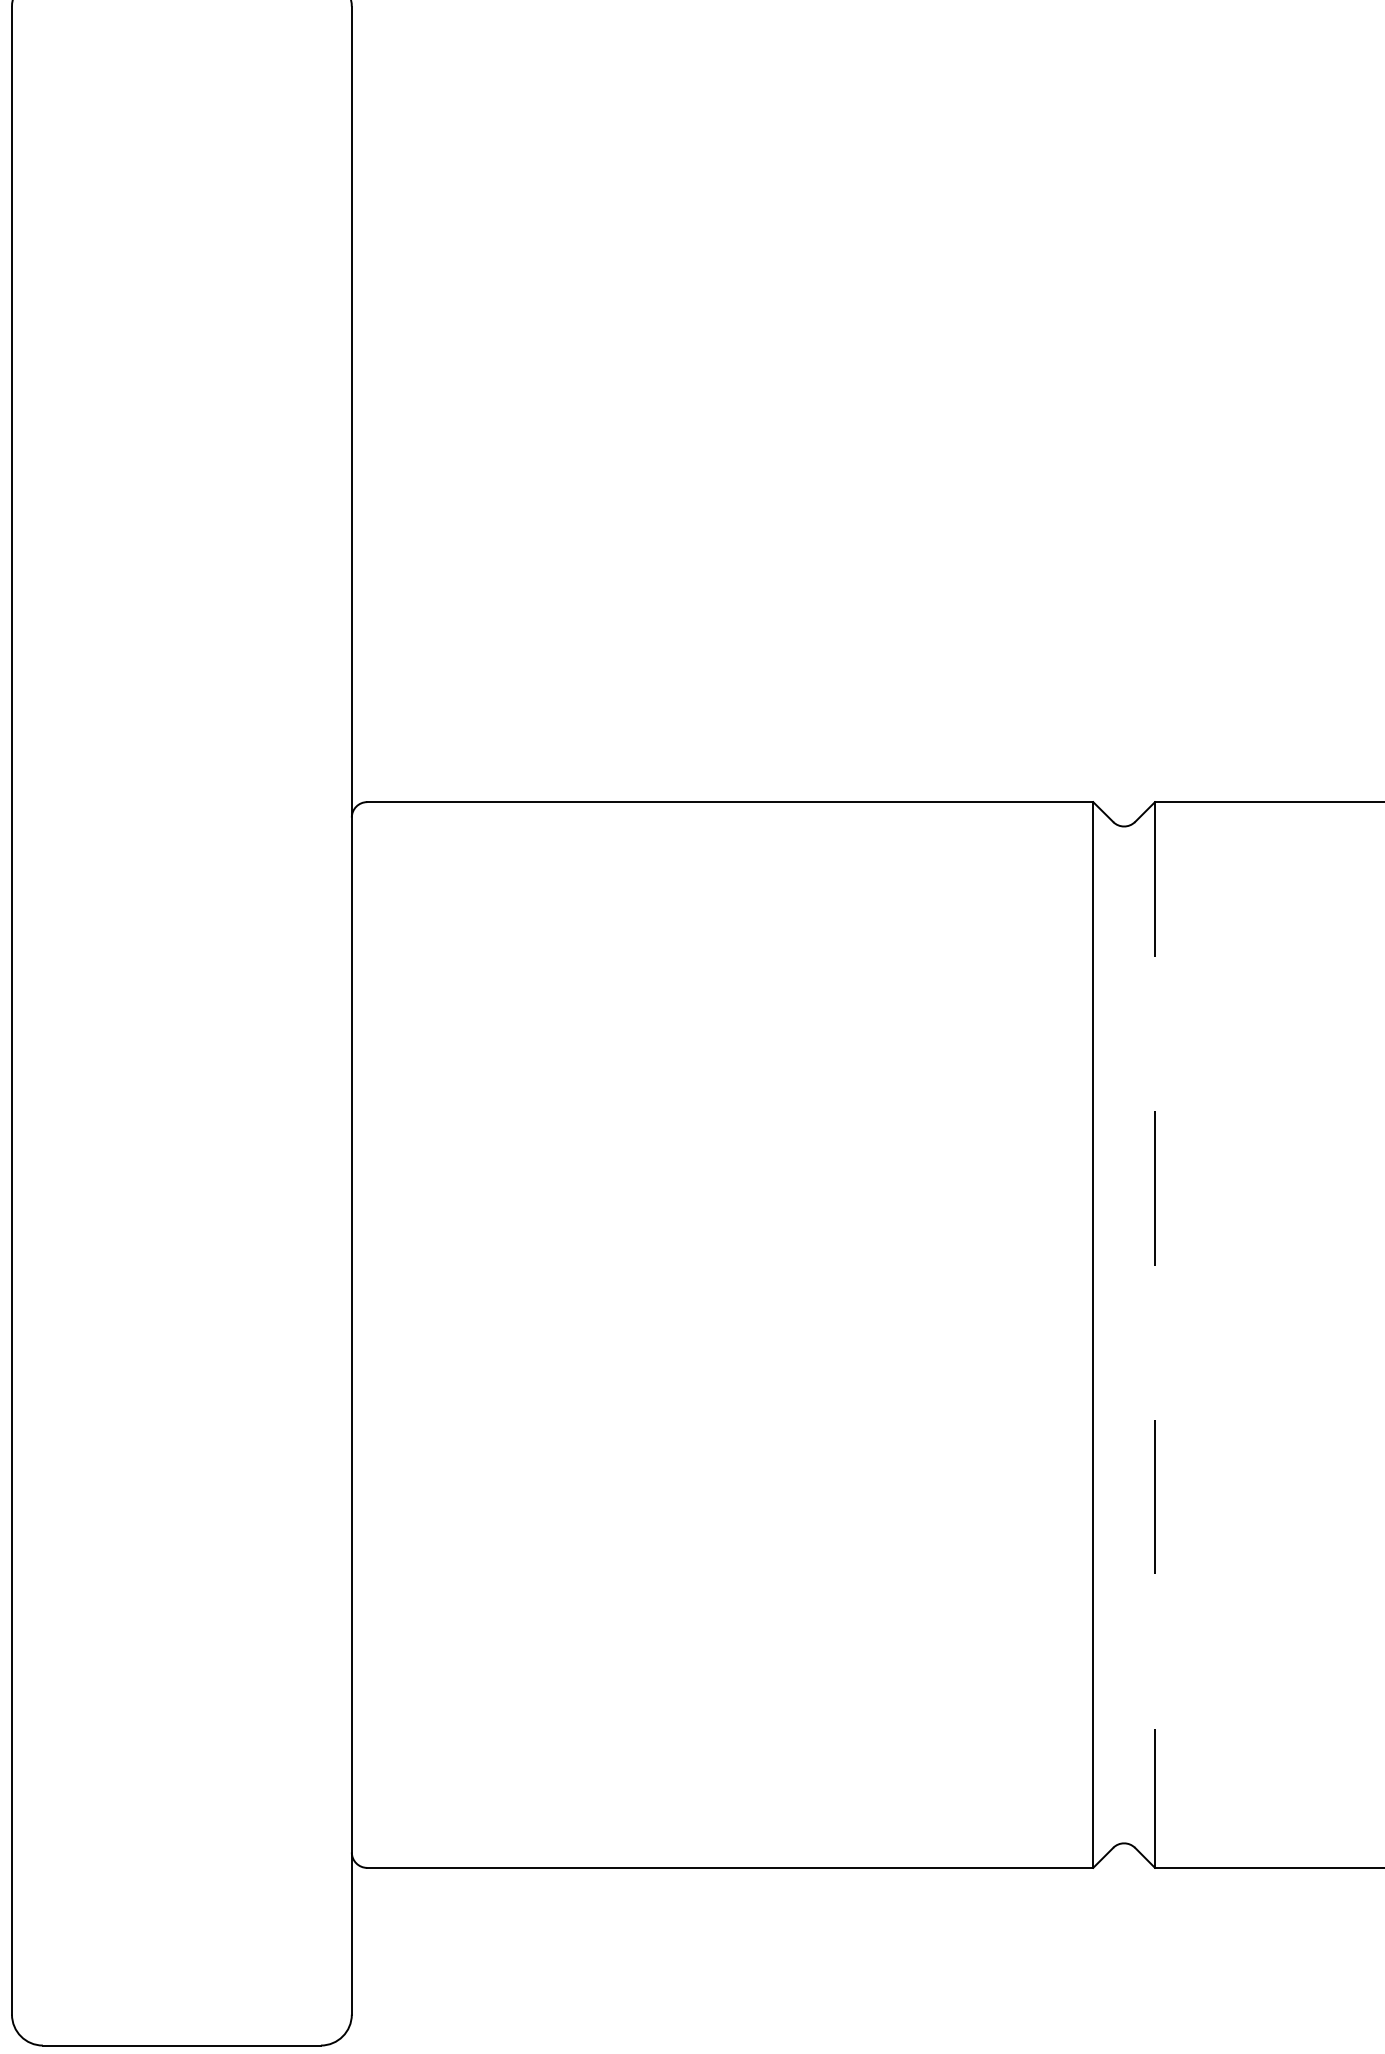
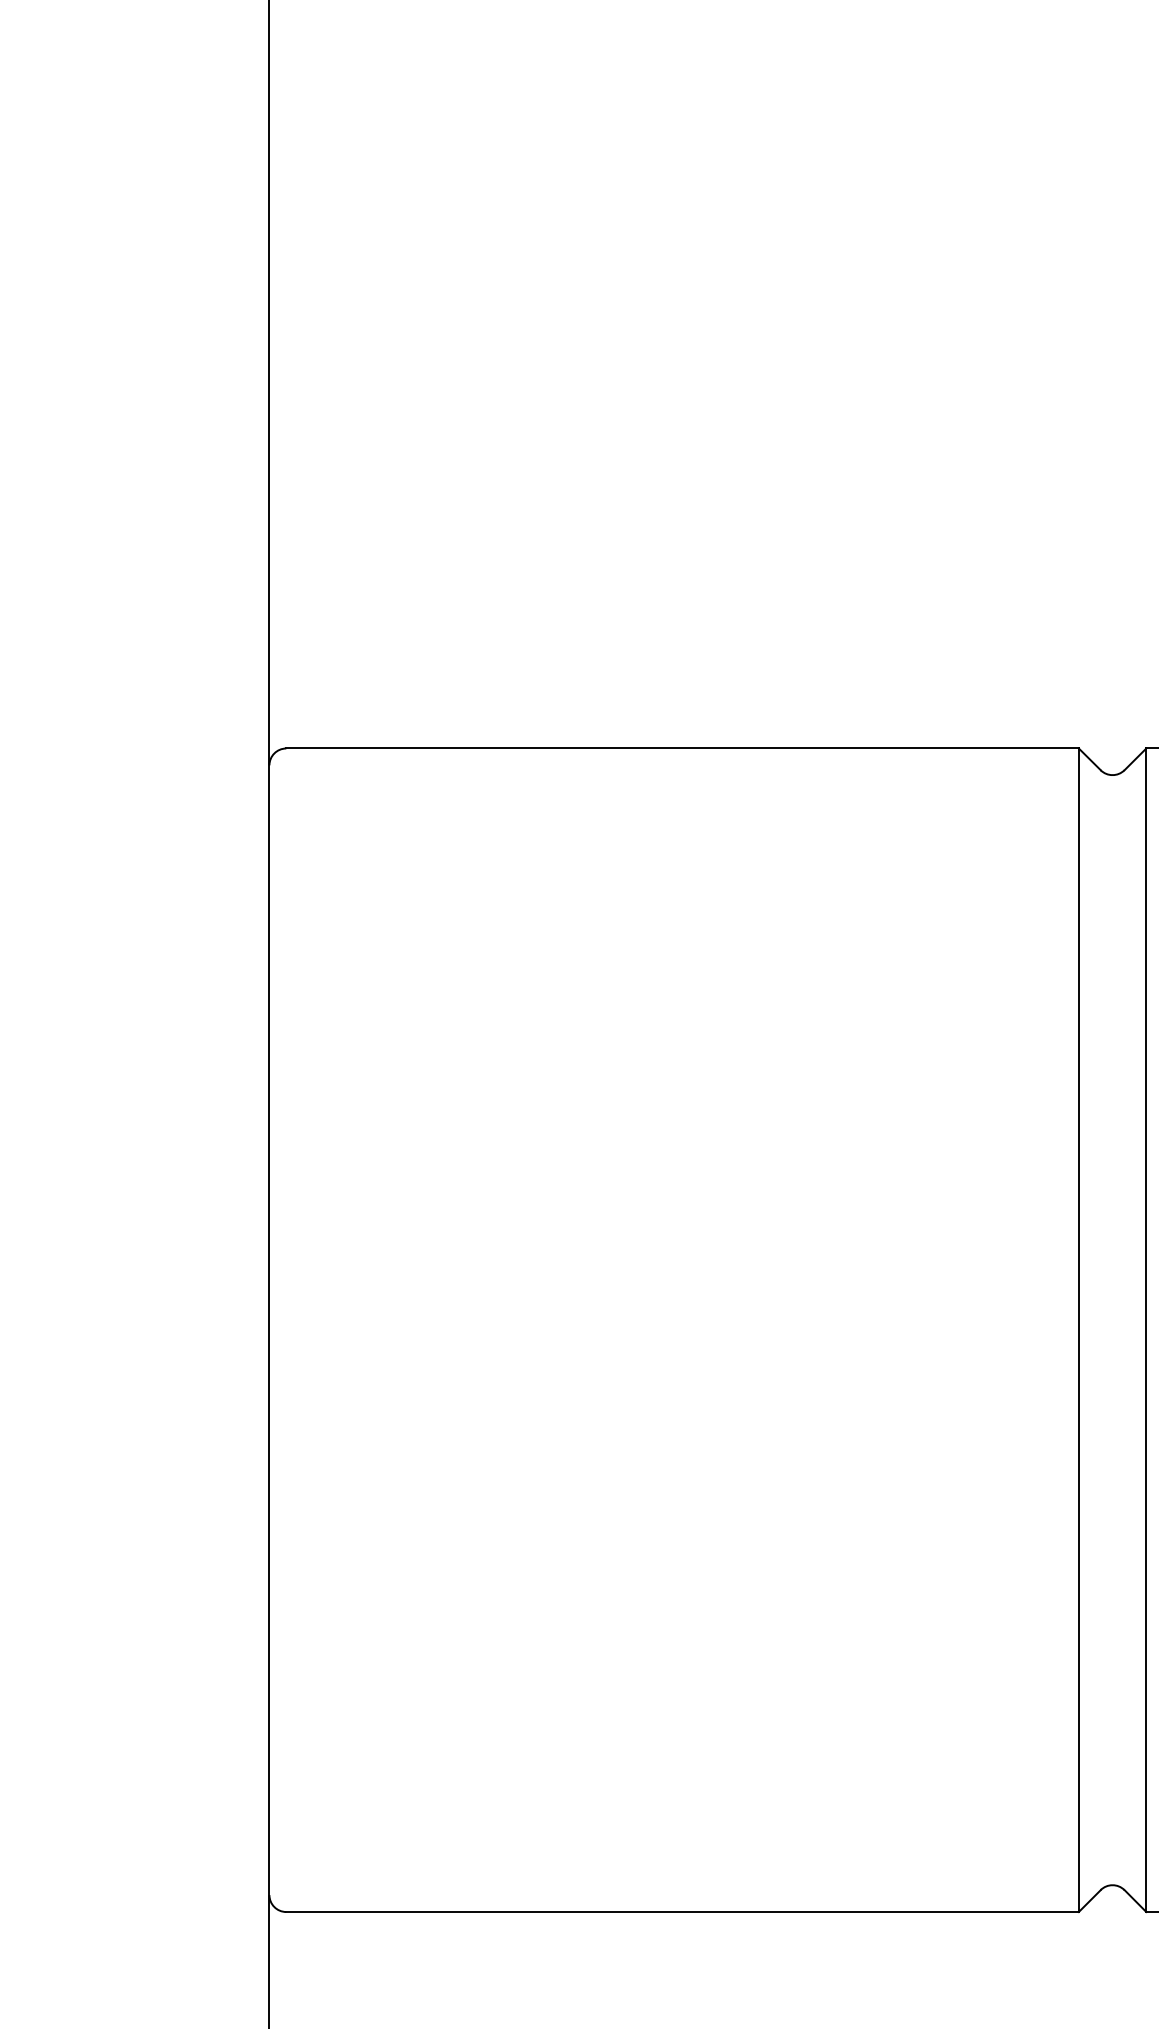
line: (1155, 1335) -> (1146, 1330), dashed -> solid

